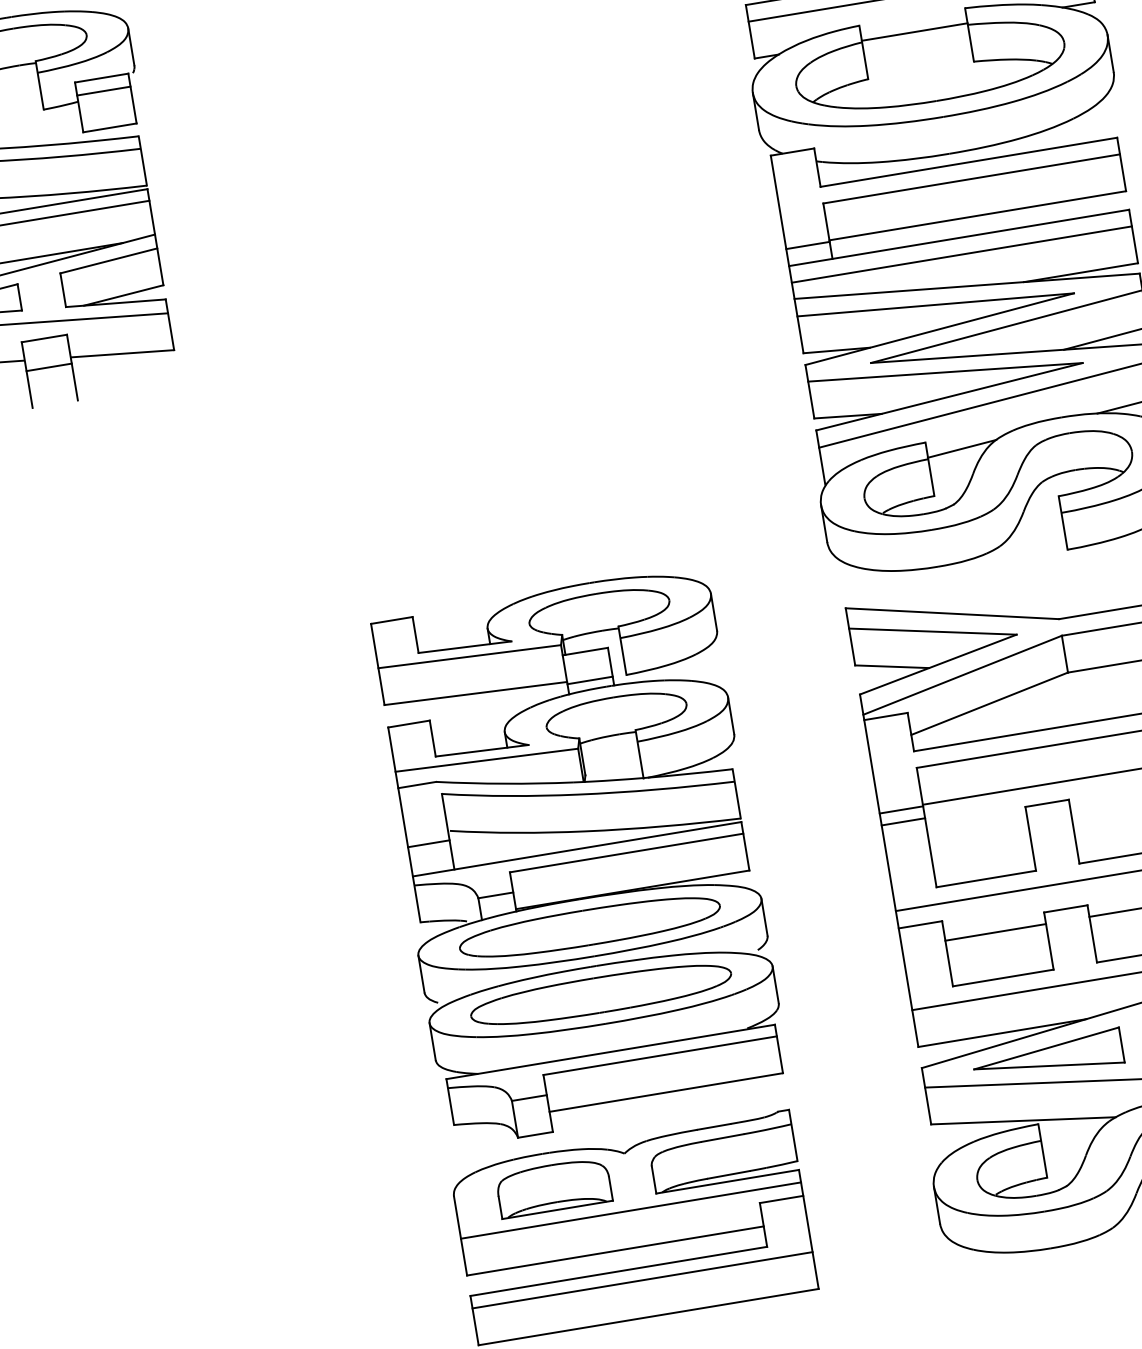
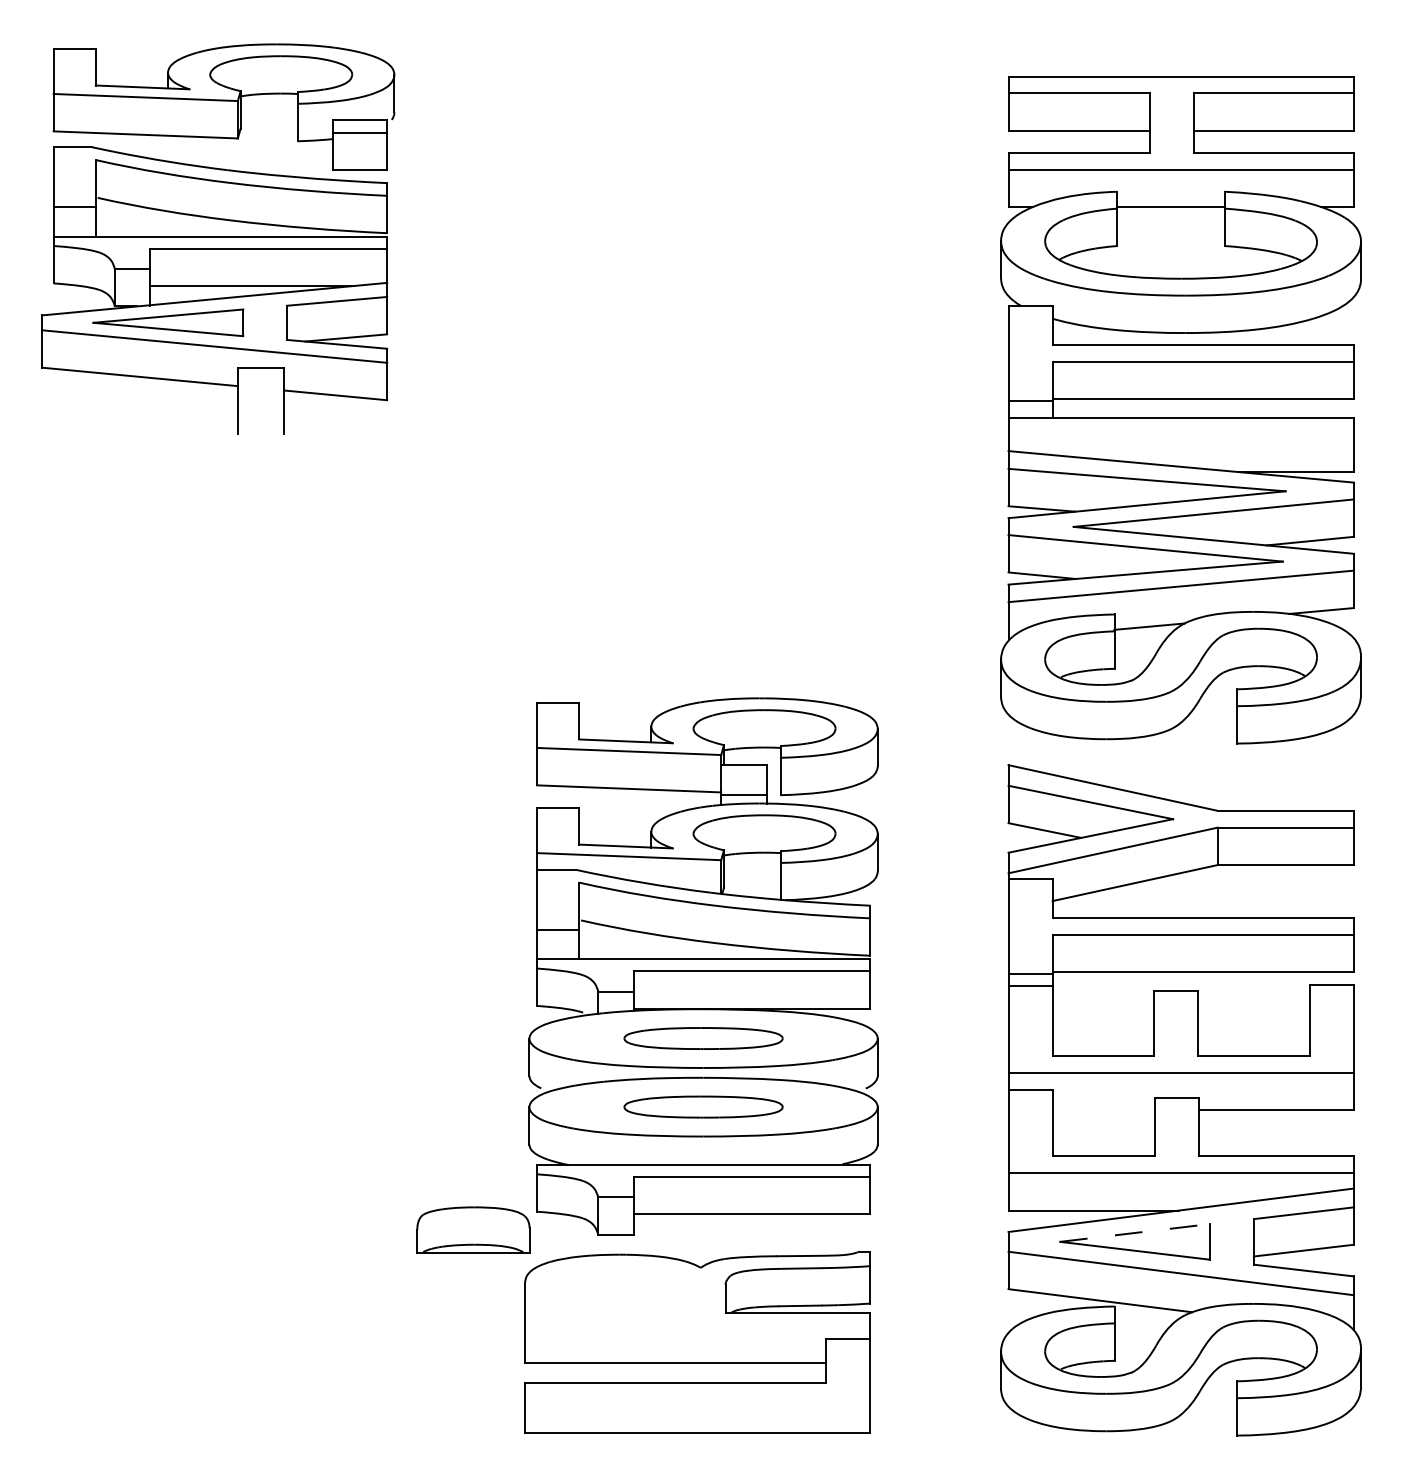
line: (961, 254) -> (1180, 434), removed
line: (48, 367) -> (260, 396), removed
part: (589, 927) -> (703, 1038), size x0.6
line: (995, 931) -> (1103, 1109), removed
part: (600, 994) -> (703, 1106), size x0.6
line: (1046, 1047) -> (1135, 1232), solid -> dashed
part: (553, 1187) -> (473, 1229), moved
line: (630, 1210) -> (697, 1325), removed
line: (642, 1279) -> (697, 1395), removed

